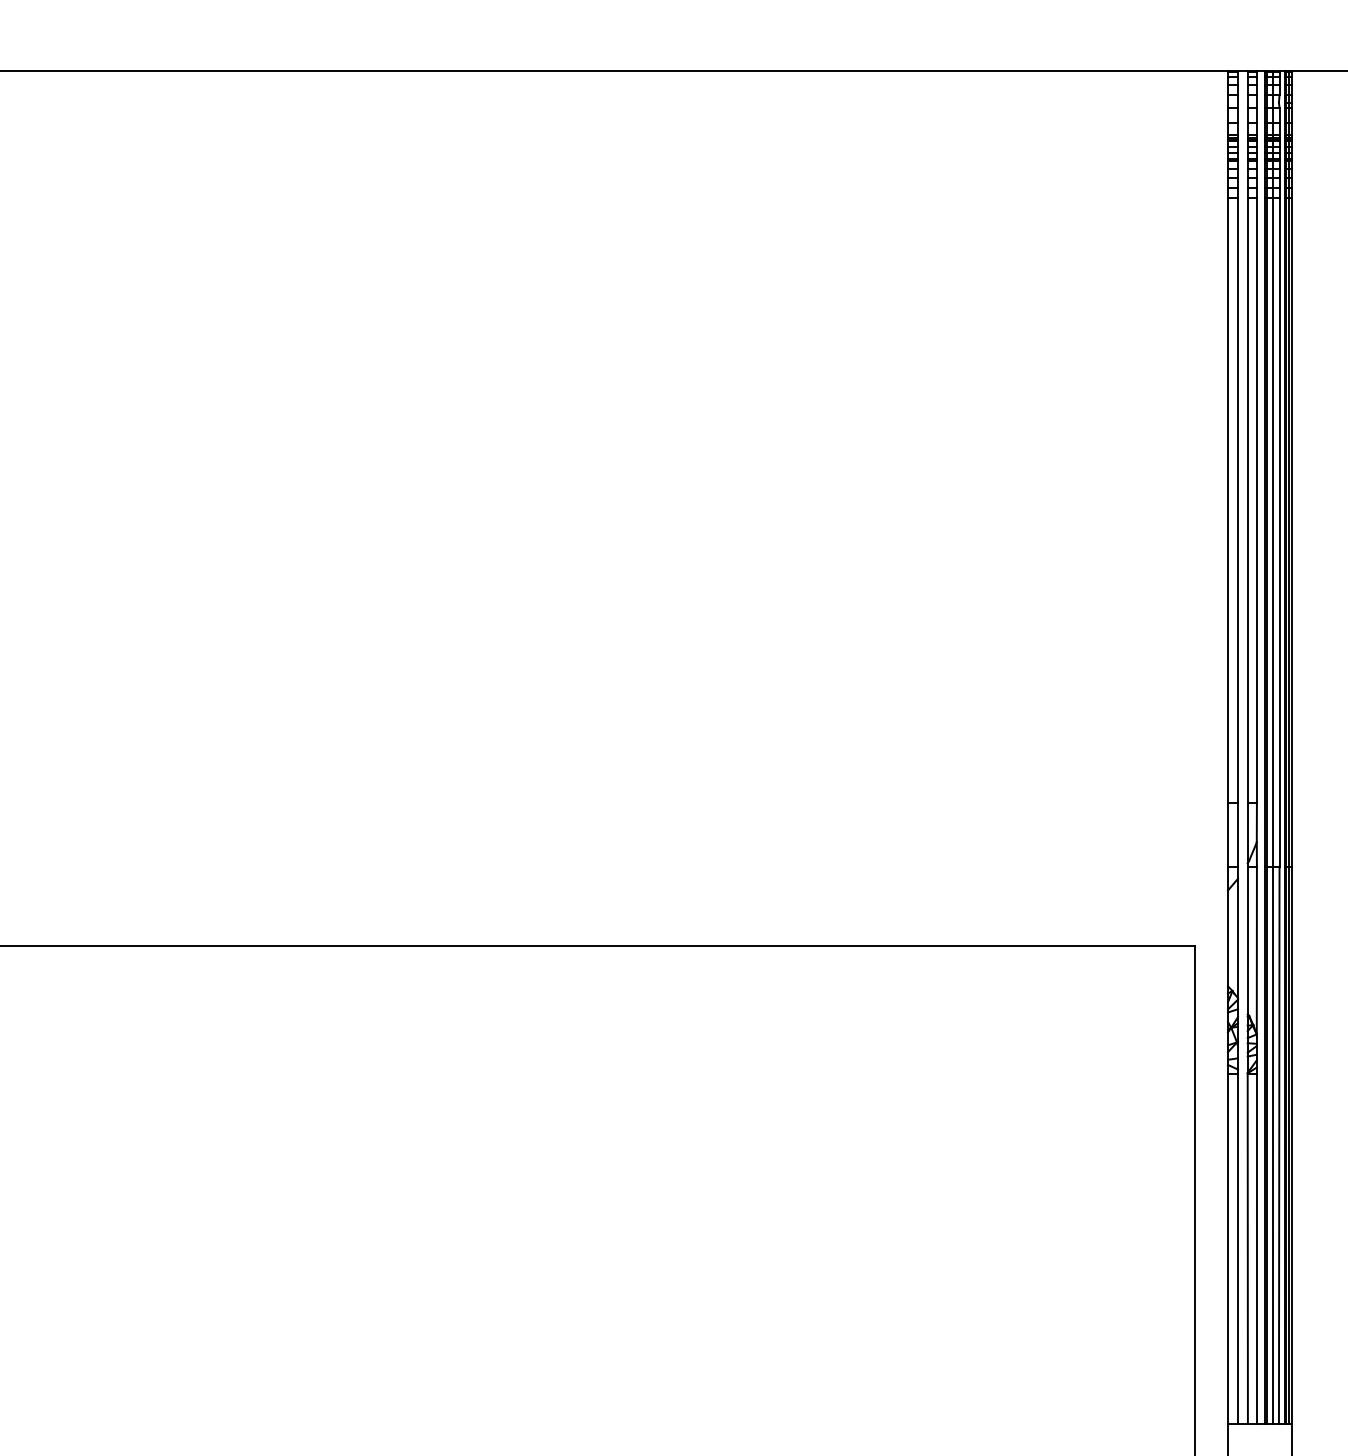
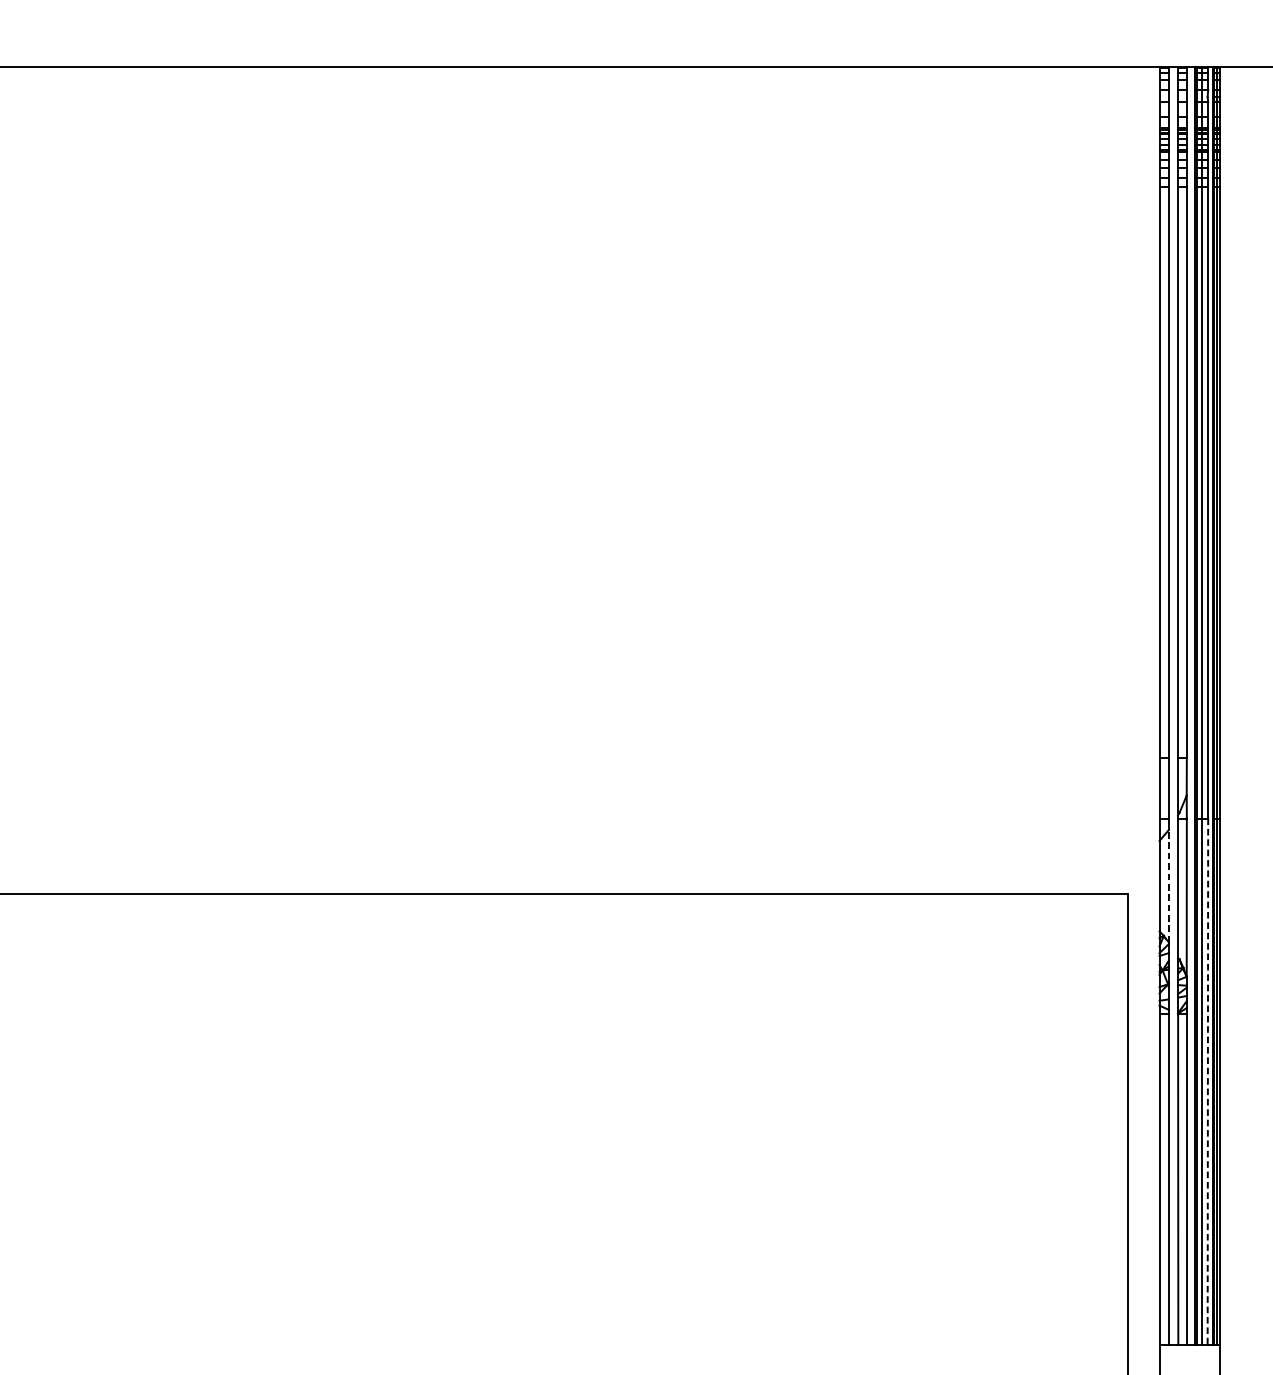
line: (1237, 938) -> (1168, 886), solid -> dashed
line: (1279, 1145) -> (1208, 1081), solid -> dashed

